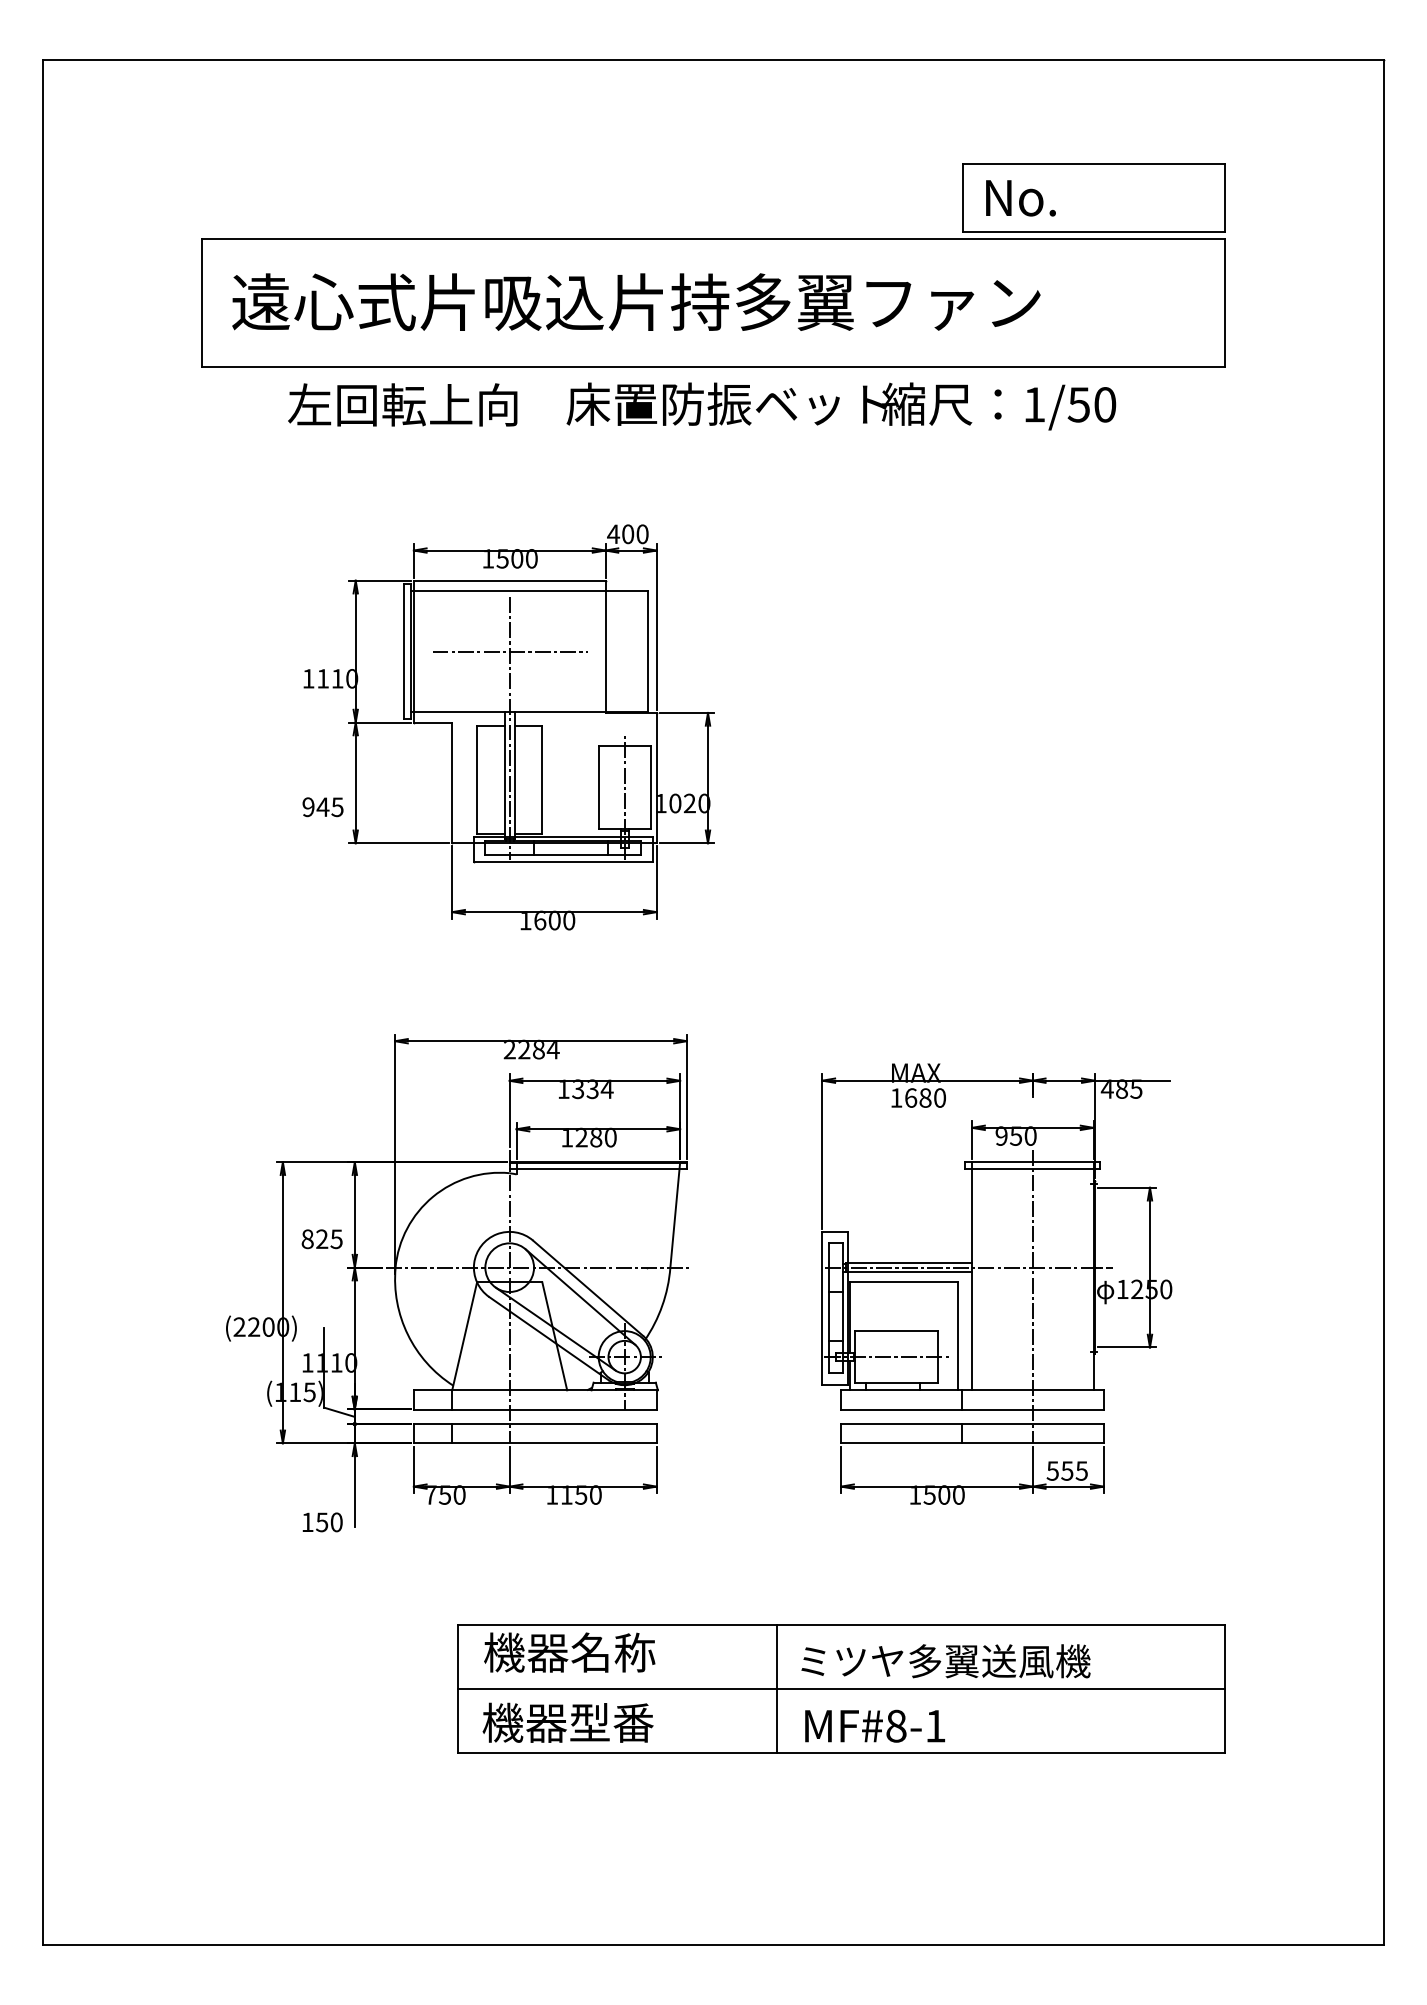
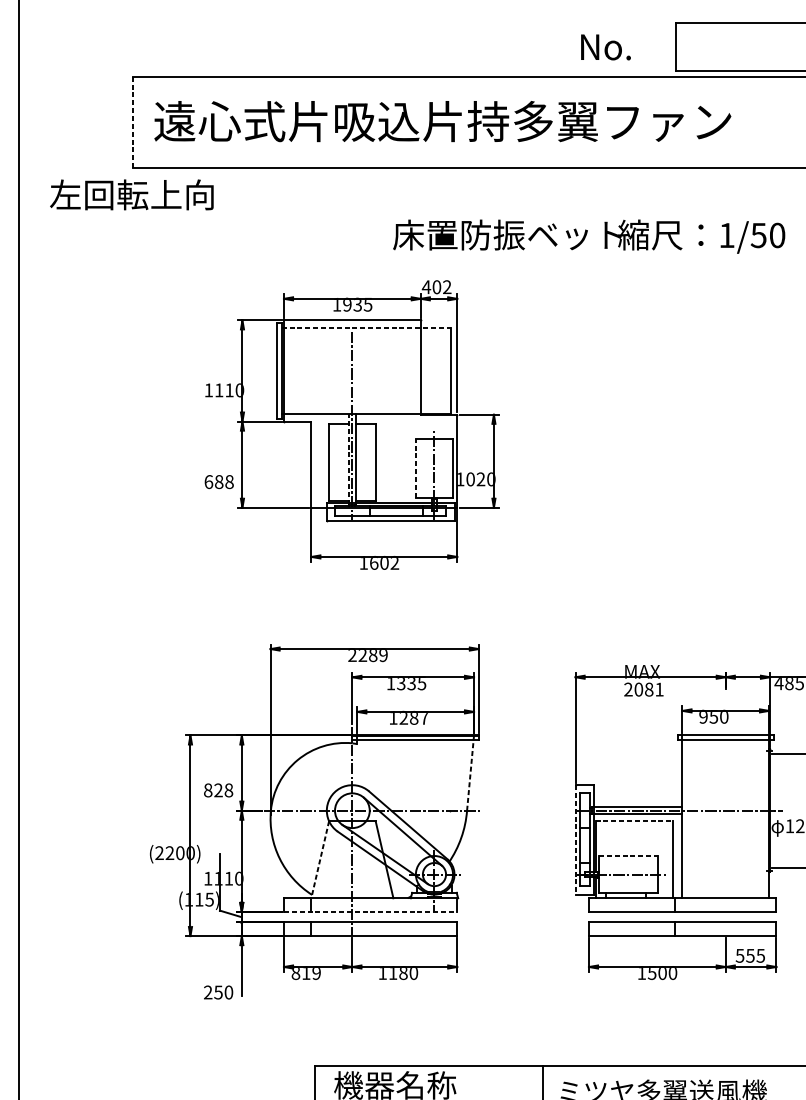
text: (1020, 198) -> (605, 47), moved
line: (202, 303) -> (133, 122), solid -> dashed
text: (402, 404) -> (131, 194), moved
text: (841, 406) -> (589, 236), moved
text: (642, 534) -> (447, 287), 400 -> 402
text: (516, 558) -> (357, 304), 1500 -> 1935
line: (529, 590) -> (366, 327), solid -> dashed
line: (509, 651) -> (352, 370), removed
line: (504, 775) -> (348, 459), solid -> dashed
line: (598, 787) -> (415, 467), solid -> dashed
text: (322, 807) -> (218, 482), 945 -> 688
text: (569, 920) -> (395, 562), 1600 -> 1602
text: (552, 1049) -> (382, 654), 2284 -> 2289
text: (606, 1089) -> (421, 683), 1334 -> 1335
text: (917, 1097) -> (643, 689), 1680 -> 2081
text: (610, 1137) -> (424, 717), 1280 -> 1287
line: (675, 1214) -> (470, 772), solid -> dashed
text: (336, 1238) -> (228, 789), 825 -> 828
line: (904, 1282) -> (634, 821), solid -> dashed
line: (1032, 1296) -> (725, 831), removed
line: (822, 1308) -> (575, 839), solid -> dashed
line: (897, 1331) -> (629, 856), solid -> dashed
line: (464, 1336) -> (320, 859), solid -> dashed
line: (535, 1409) -> (370, 911), solid -> dashed
text: (444, 1494) -> (305, 972), 750 -> 819
text: (581, 1494) -> (403, 972), 1150 -> 1180
text: (307, 1521) -> (208, 991), 150 -> 250

